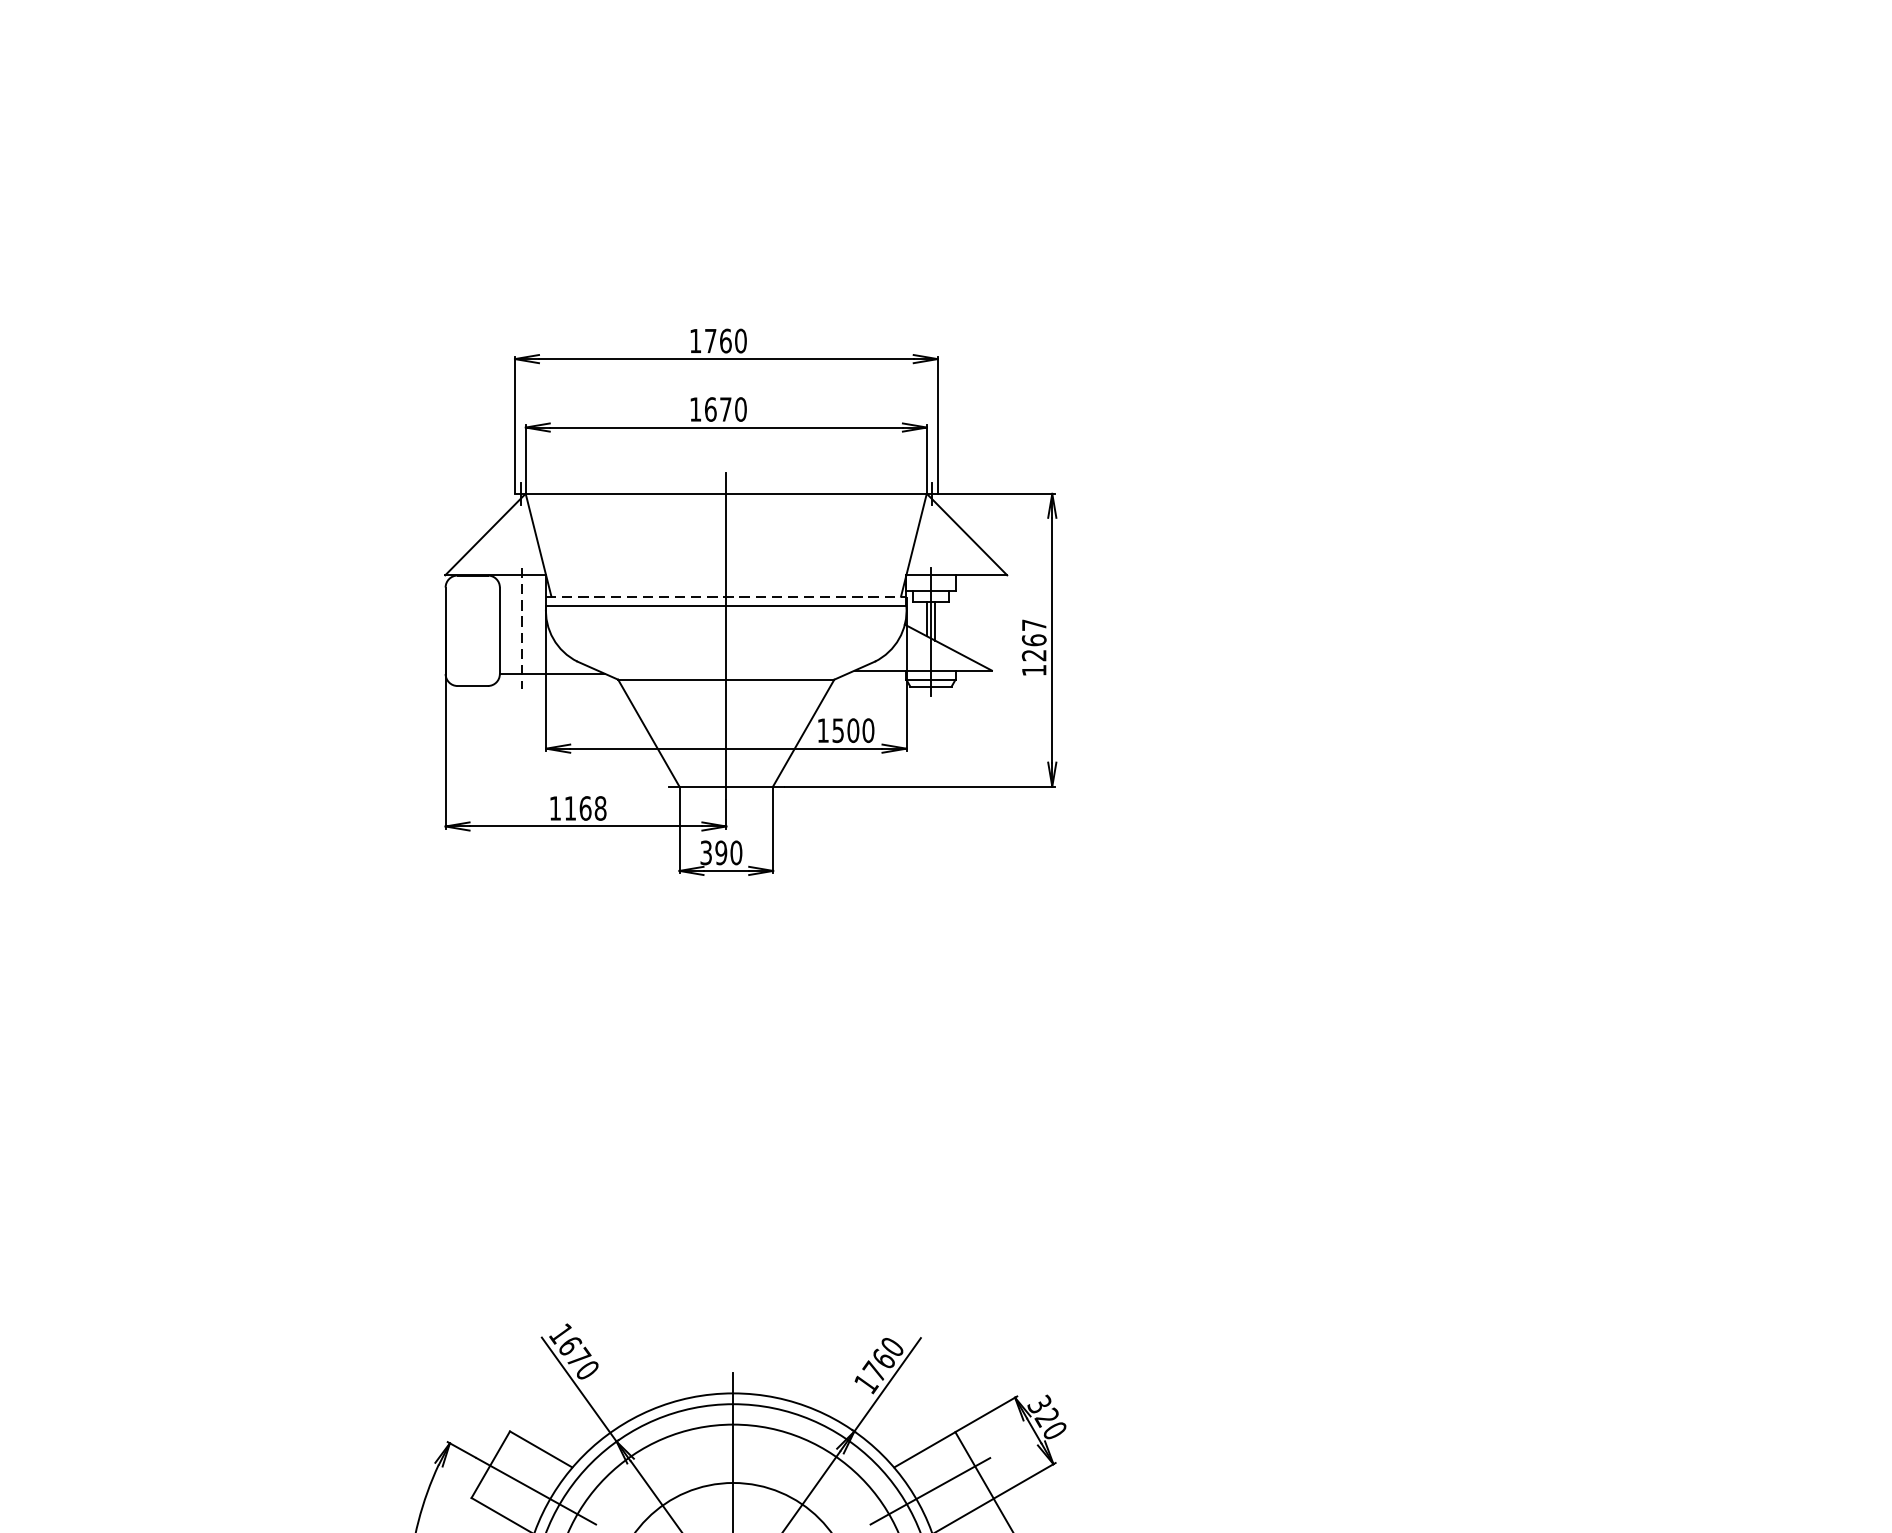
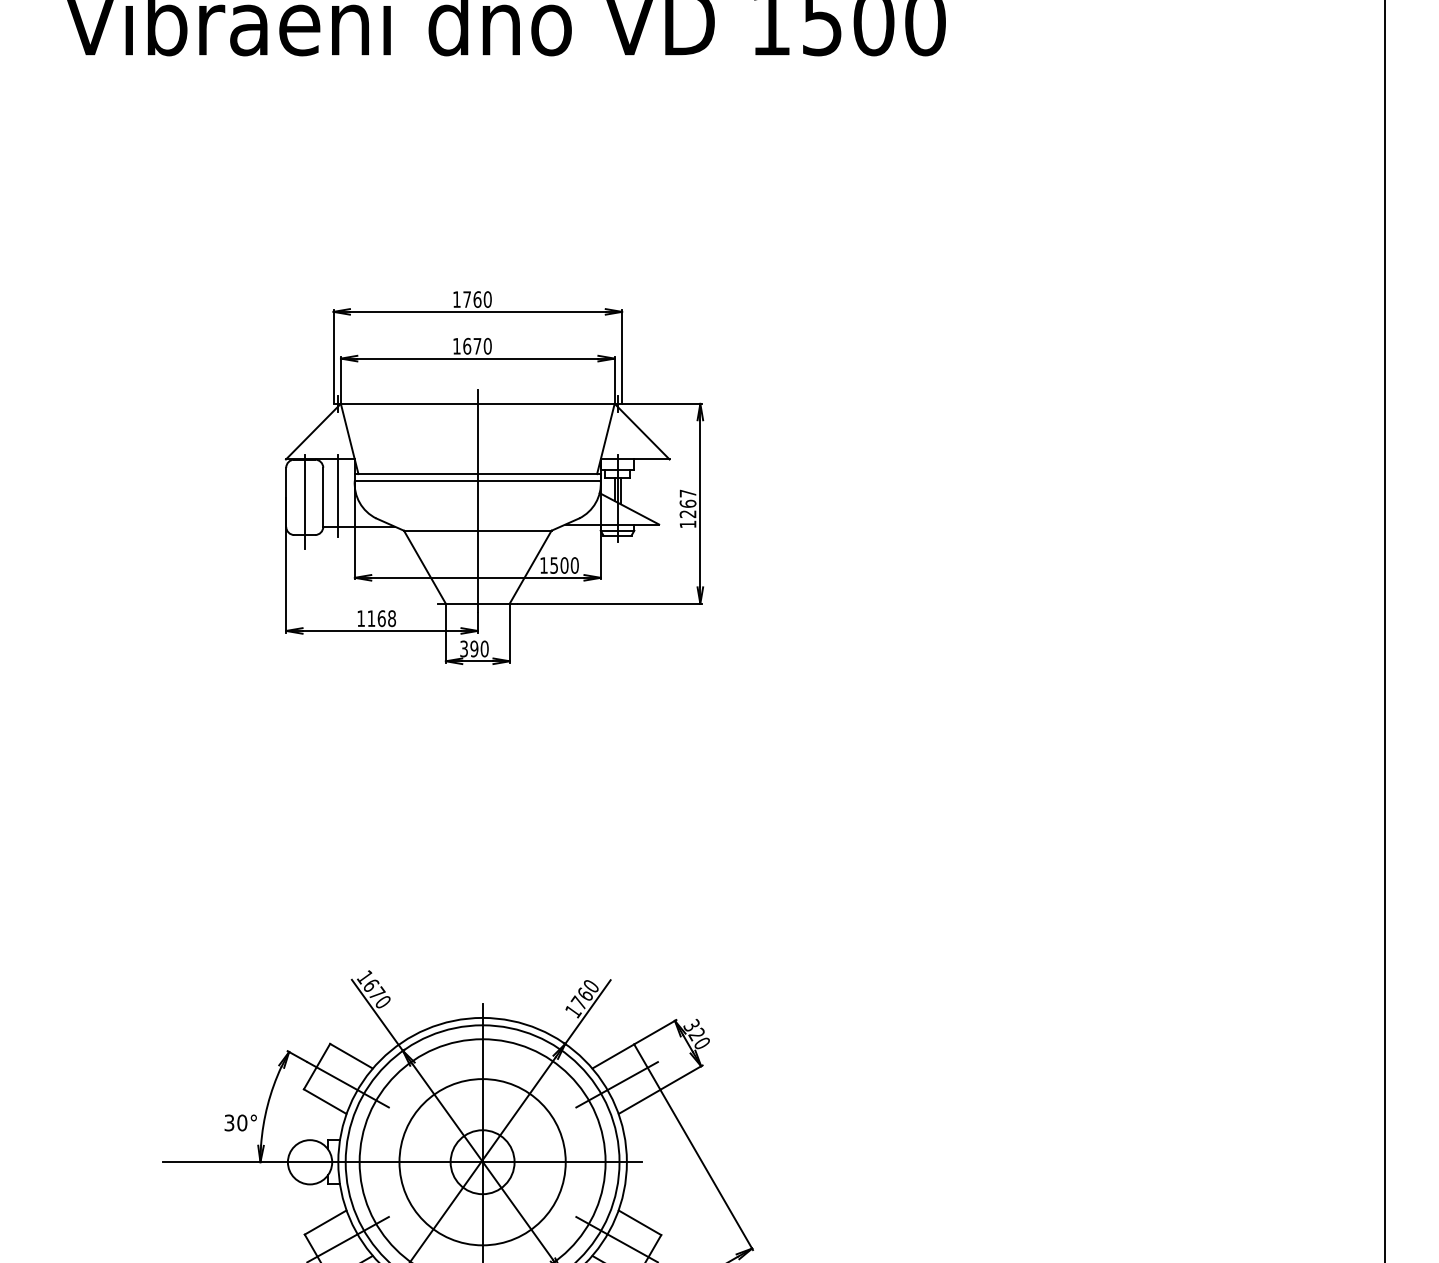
line: (725, 597) -> (477, 474), dashed -> solid
line: (522, 629) -> (338, 496), dashed -> solid
line: (472, 636) -> (304, 501), added

